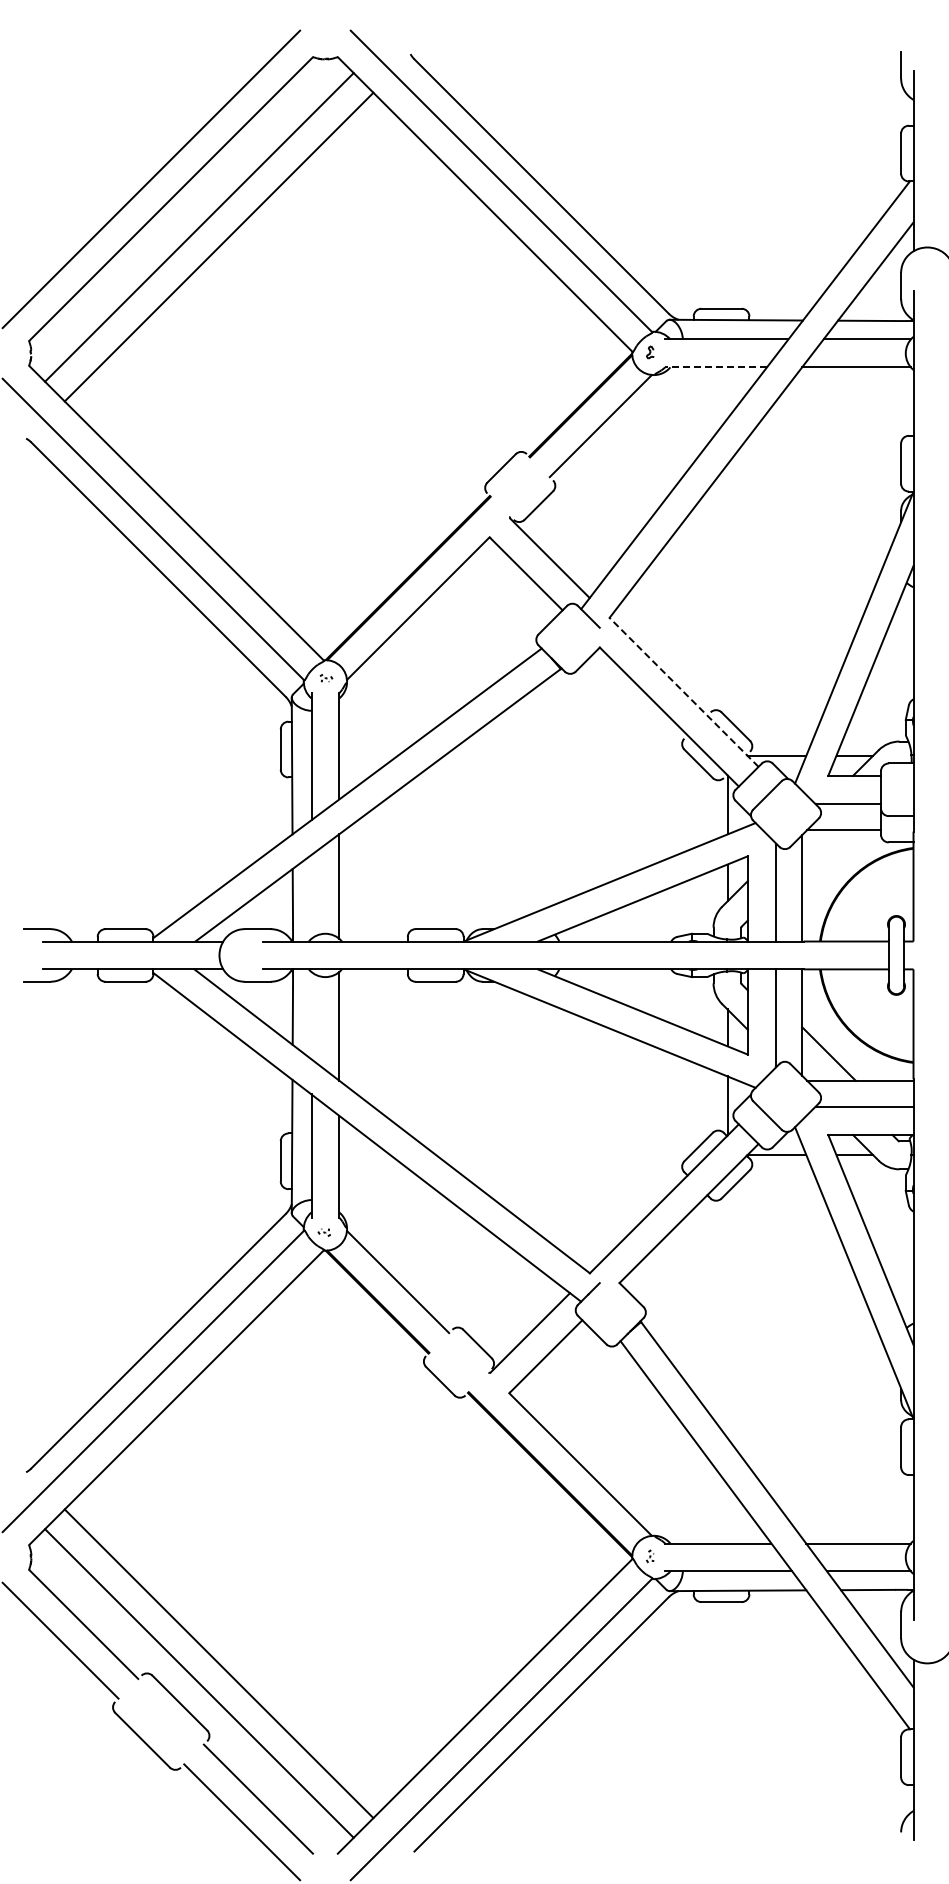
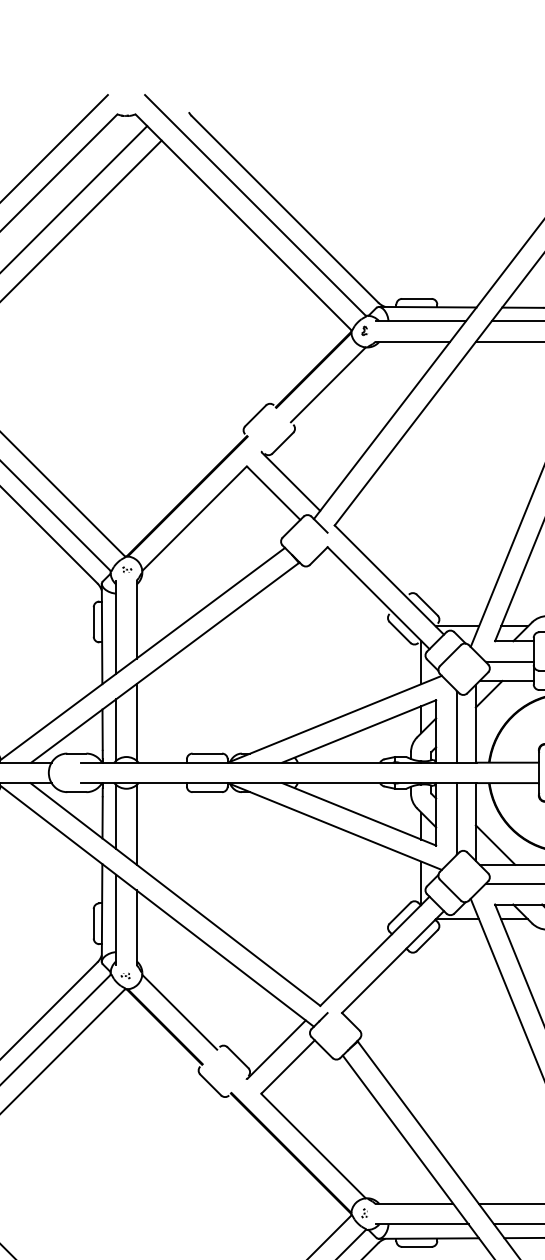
line: (716, 367) -> (413, 341), dashed -> solid
line: (683, 692) -> (388, 580), dashed -> solid
line: (820, 848) -> (489, 694), added
line: (311, 896) -> (116, 729), added
line: (311, 1015) -> (116, 816), added

